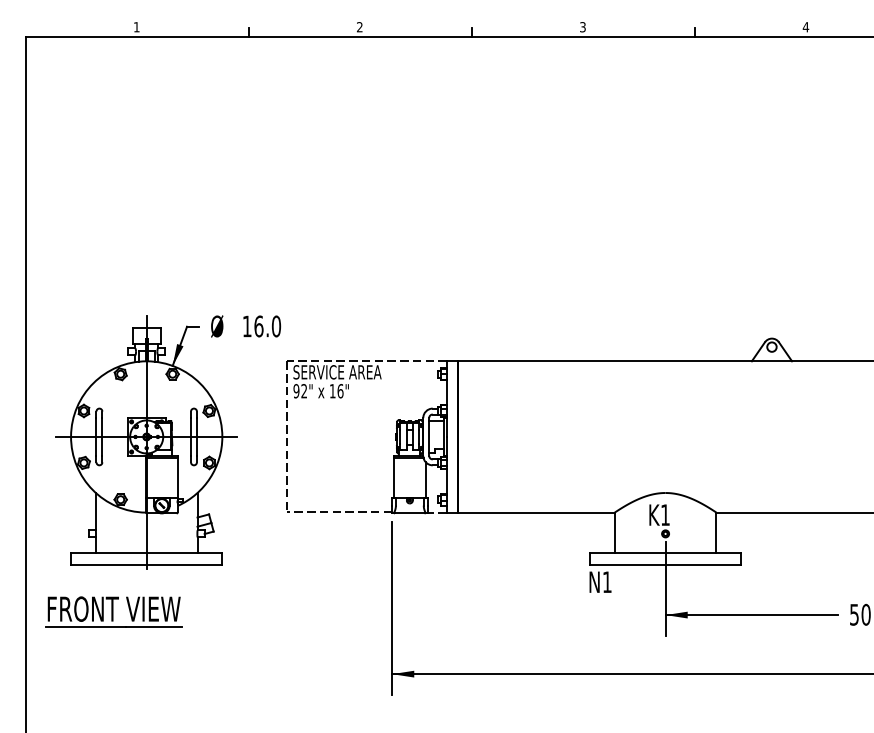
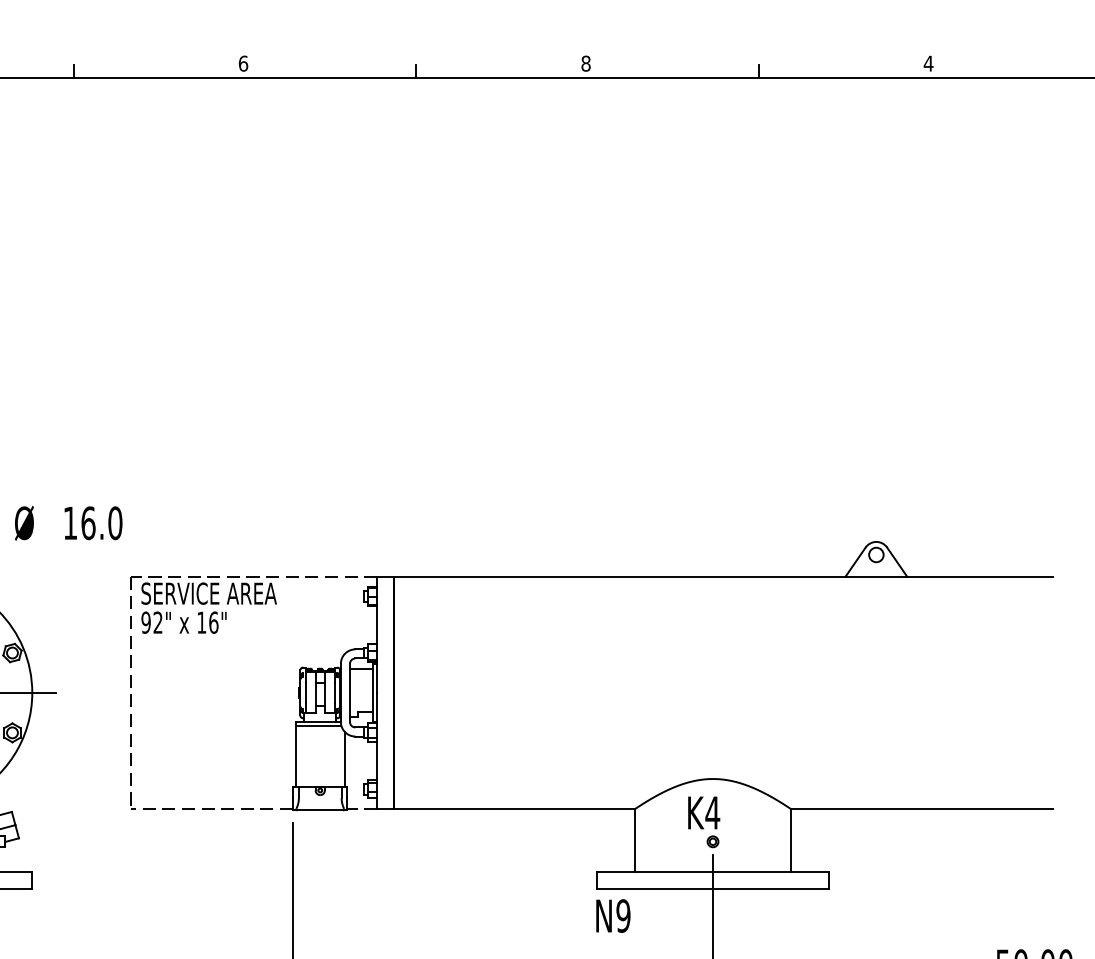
text: (359, 27) -> (242, 64), 2 -> 6
text: (582, 27) -> (585, 64), 3 -> 8
text: (665, 514) -> (712, 812), K1 -> K4
text: (606, 582) -> (622, 916), N1 -> N9

